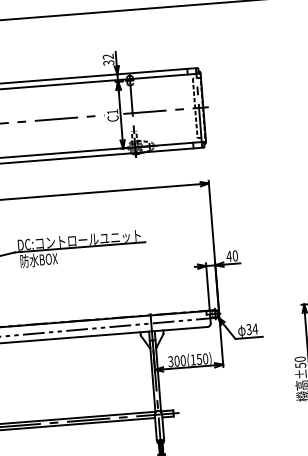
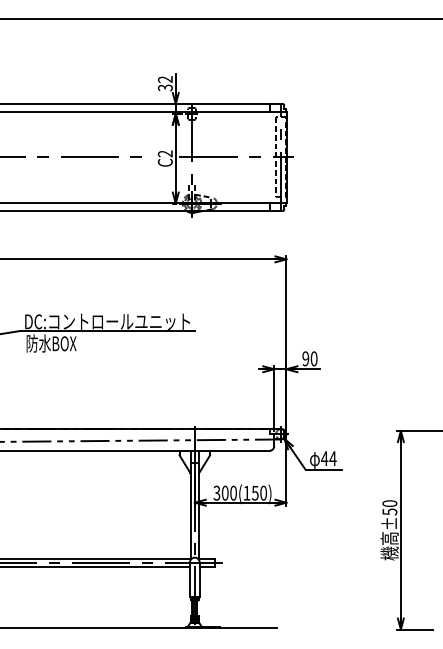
text: (111, 111) -> (164, 153), C1 -> C2
text: (228, 256) -> (305, 358), 40 -> 90
text: (248, 329) -> (324, 458), 34 -> 44

